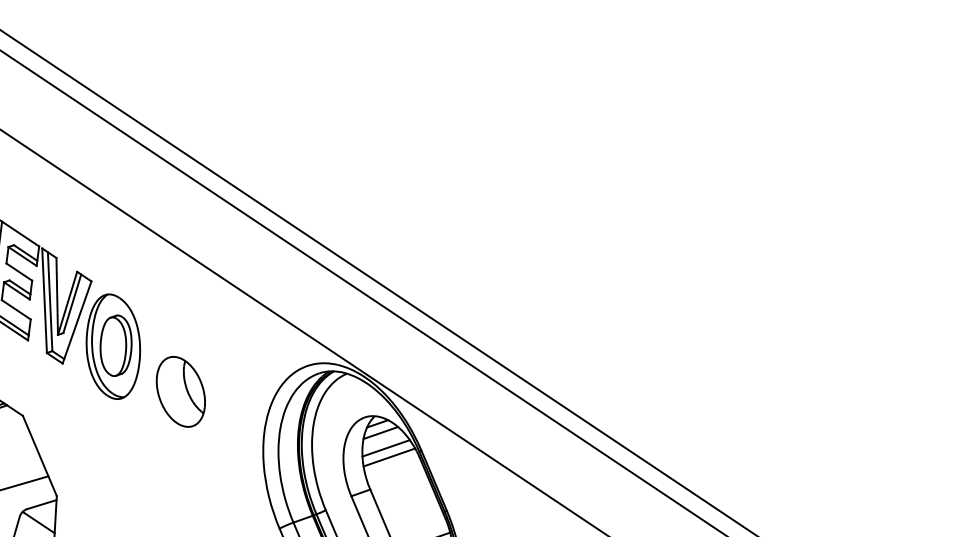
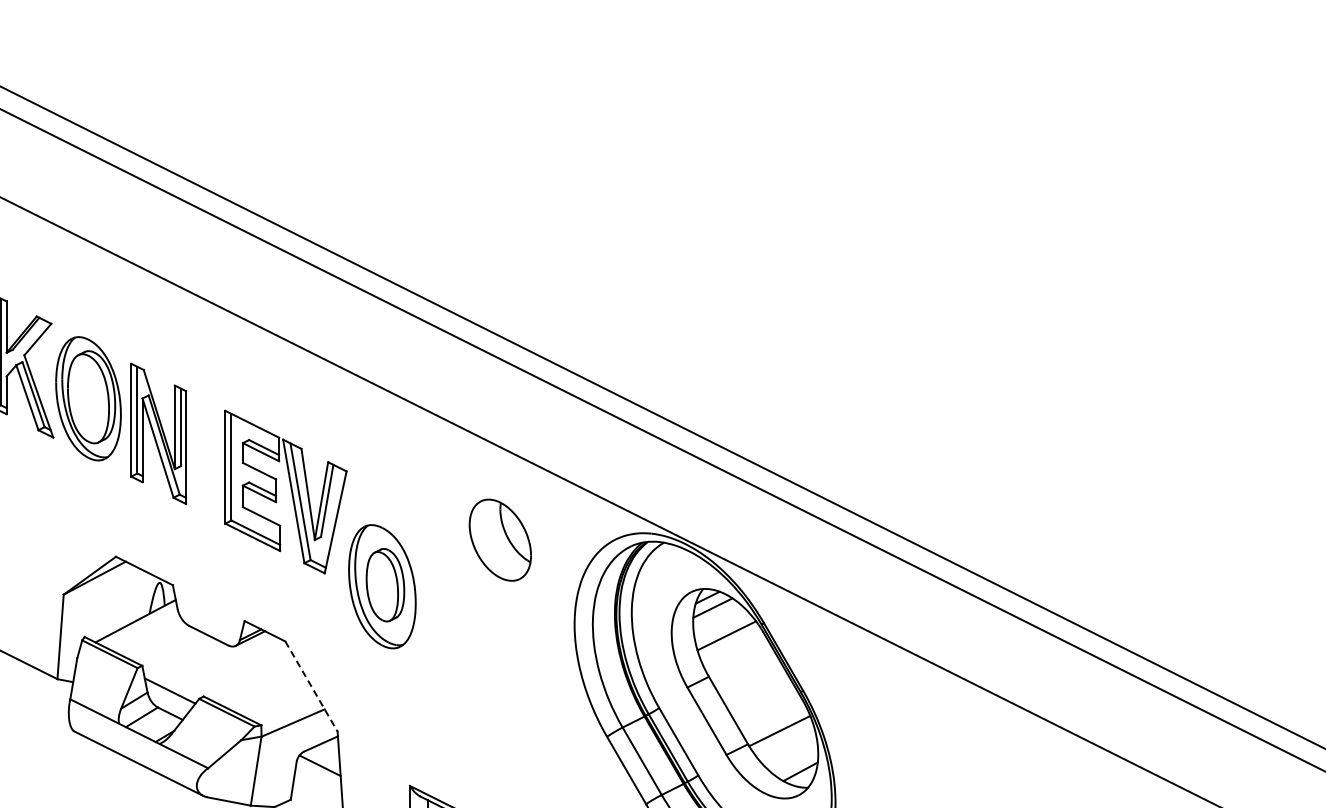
part: (113, 346) -> (382, 586), moved
part: (180, 391) -> (499, 539), moved
line: (386, 448) -> (721, 625), removed
line: (39, 455) -> (311, 686), solid -> dashed

